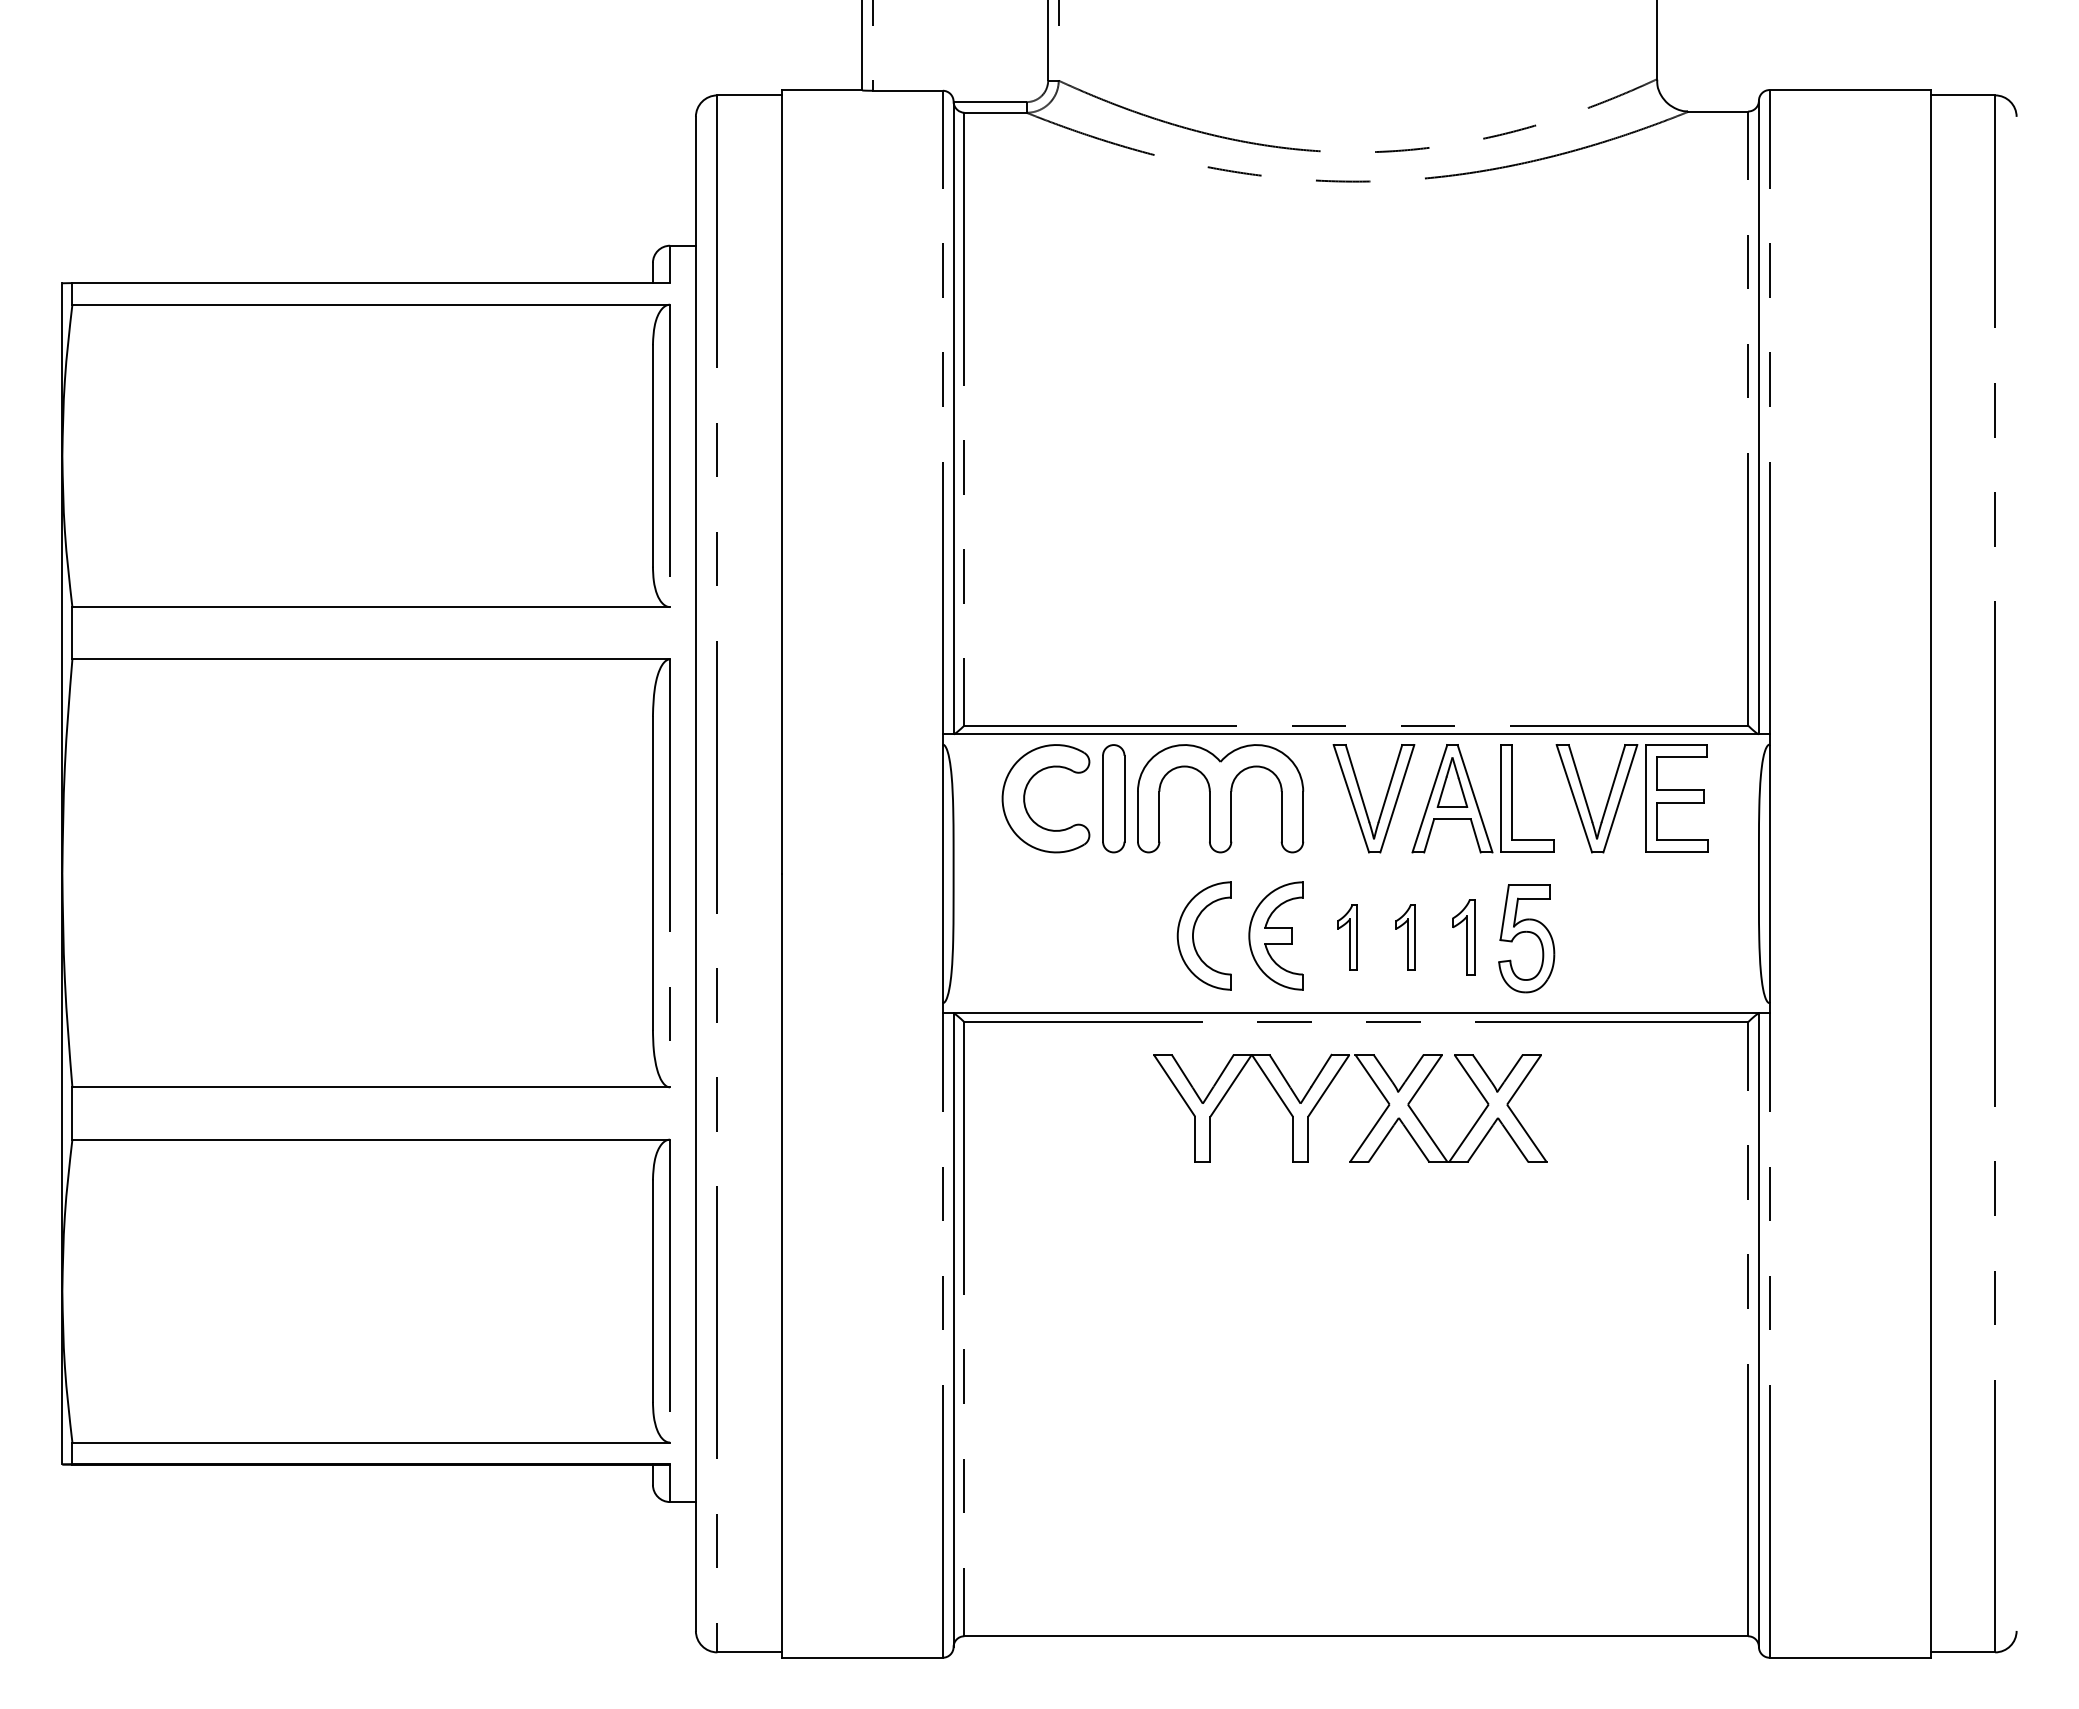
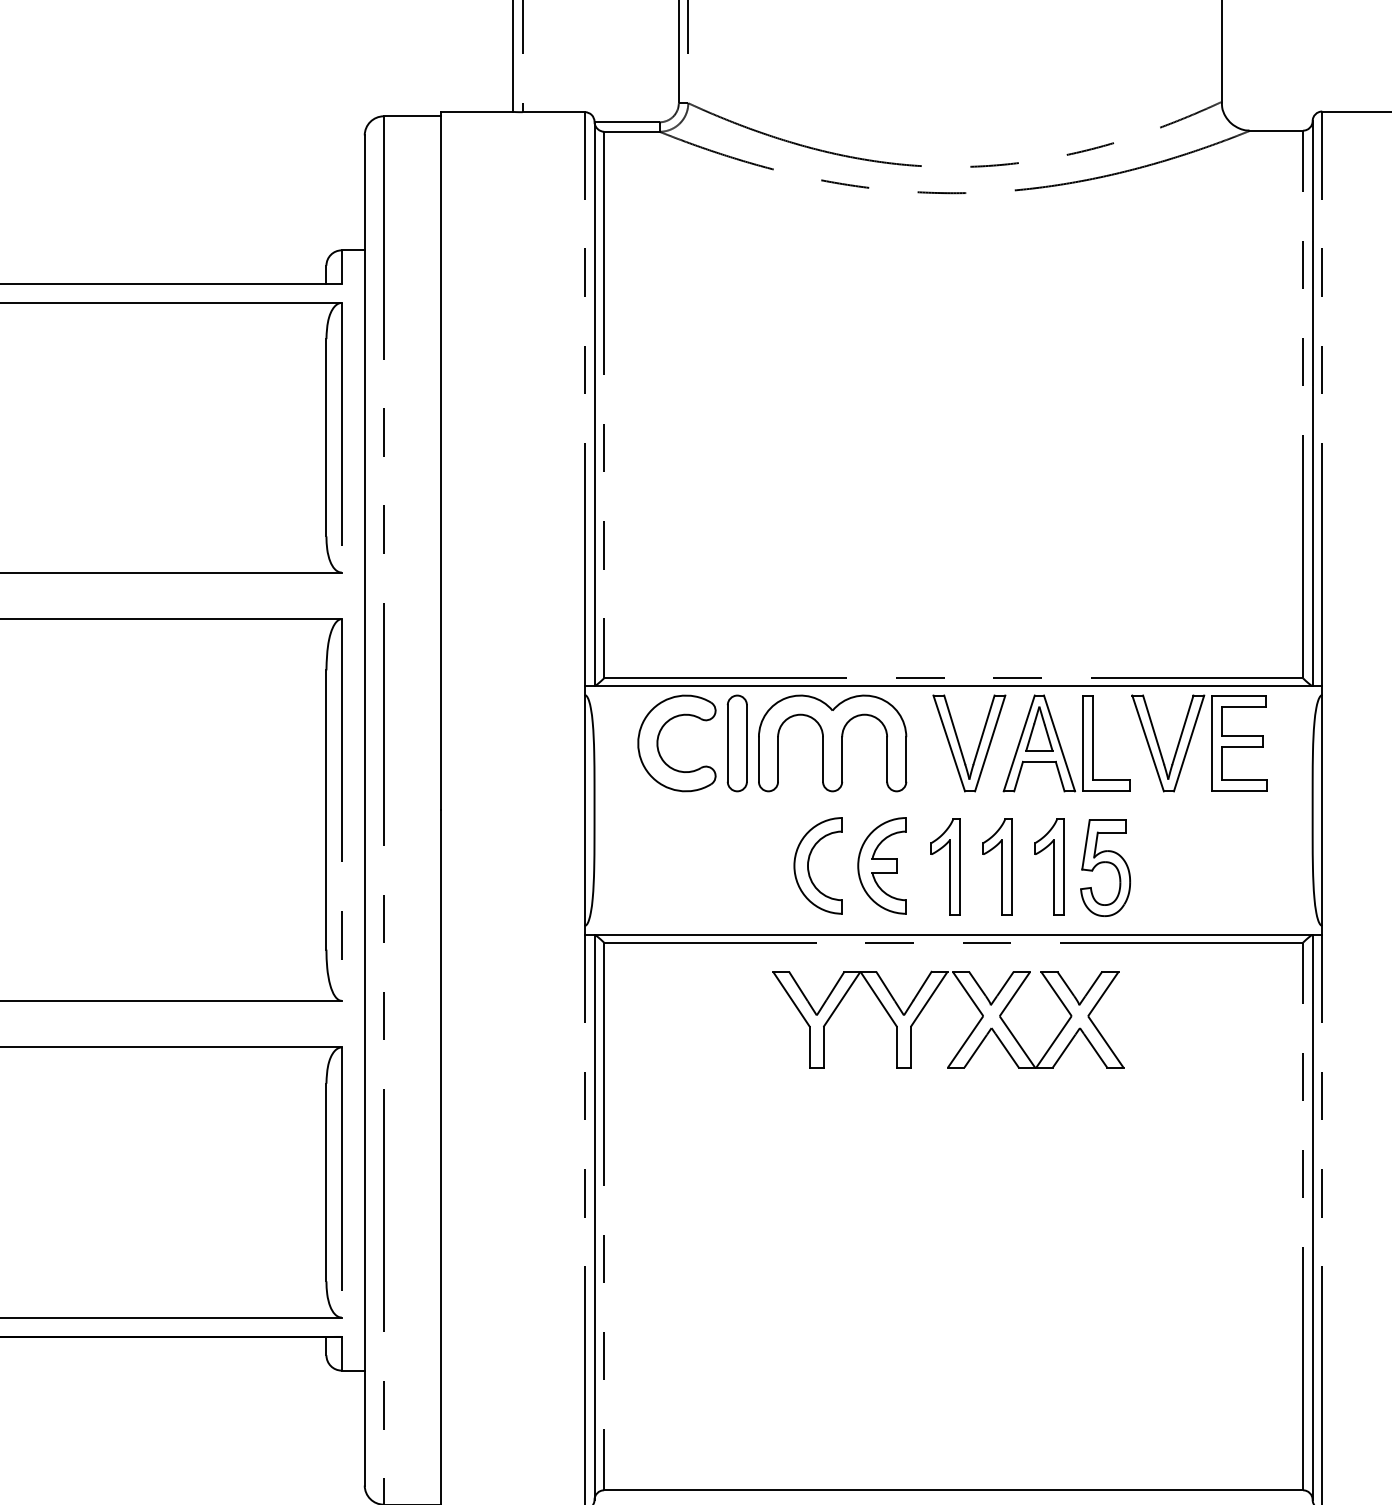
part: (1346, 937) -> (944, 867), size x1.67
part: (1405, 937) -> (997, 867), size x1.67
part: (1463, 937) -> (1049, 867), size x1.43

